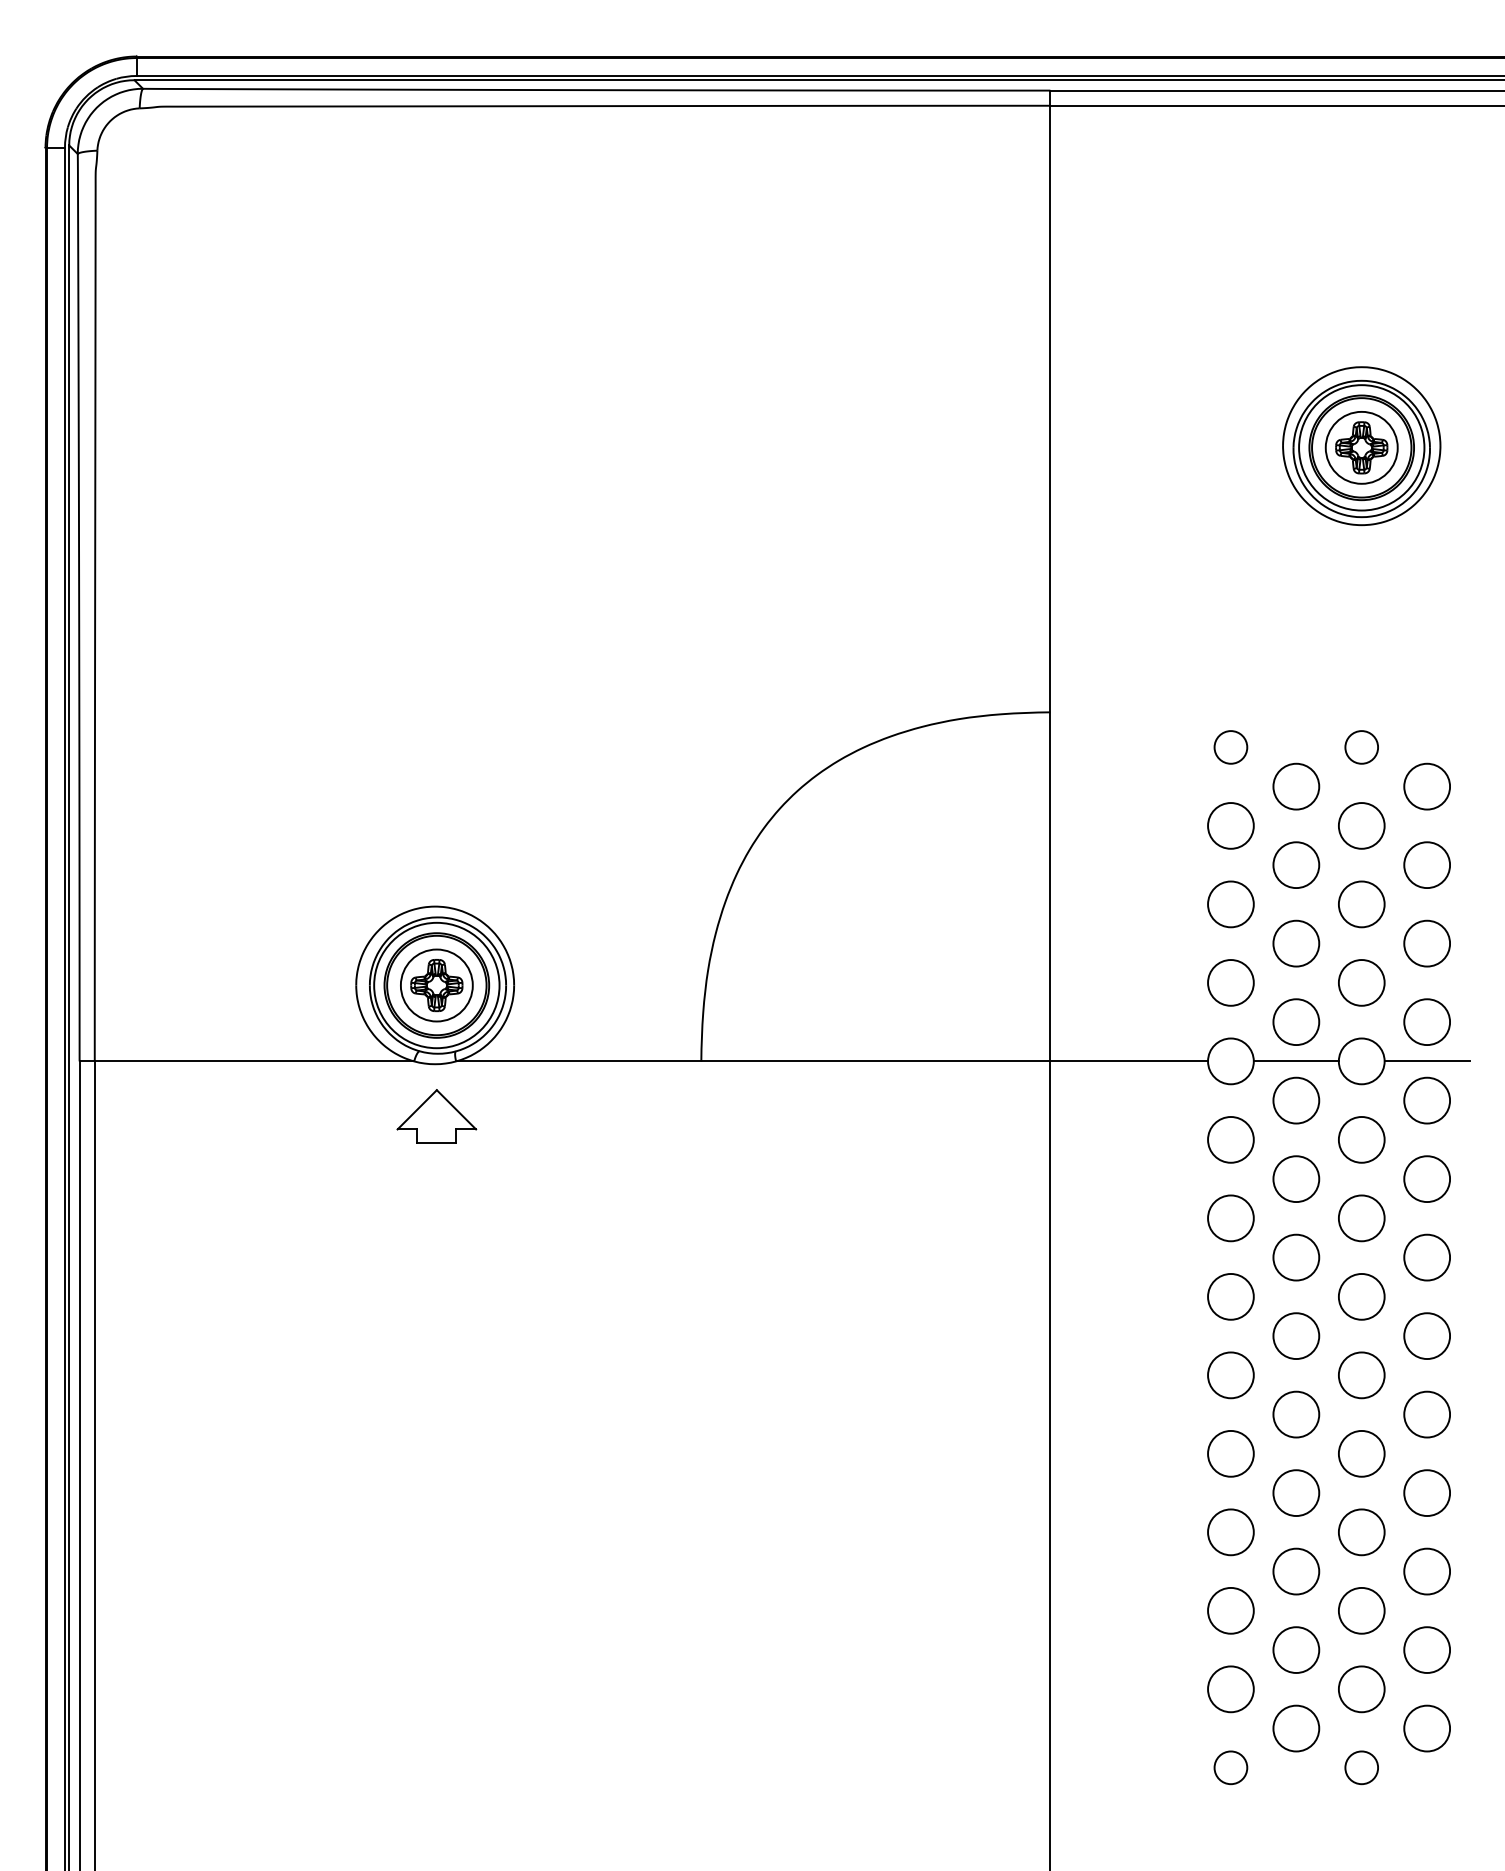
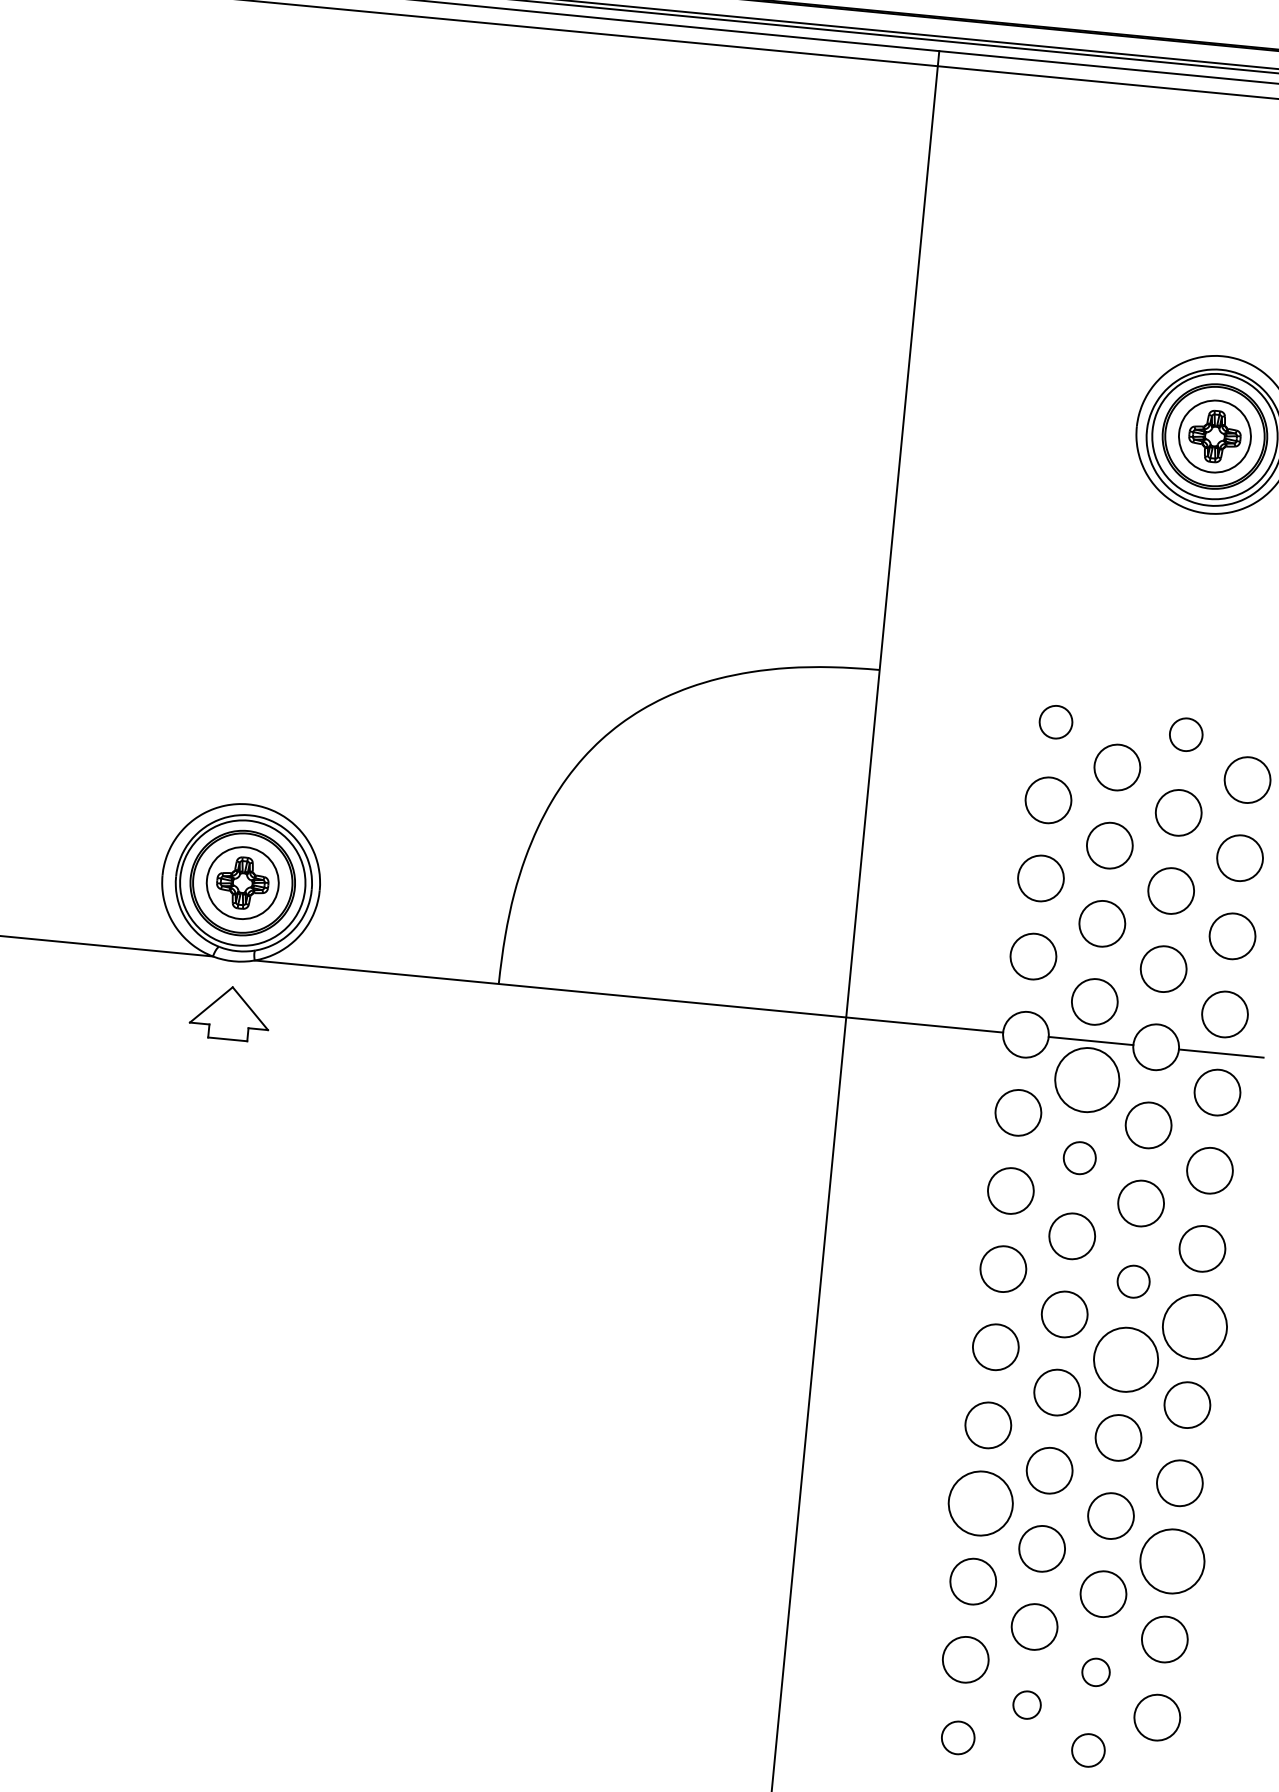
circle: (1296, 1100) -> (1087, 1079), size x1.4
circle: (1296, 1178) -> (1079, 1157), size x0.7
circle: (1361, 1296) -> (1133, 1281), size x0.7
circle: (1427, 1336) -> (1195, 1327), size x1.4
circle: (1361, 1375) -> (1125, 1359), size x1.4
circle: (1230, 1532) -> (980, 1503), size x1.4
circle: (1426, 1571) -> (1171, 1561), size x1.4
circle: (1361, 1689) -> (1095, 1672), size x0.6
circle: (1296, 1728) -> (1027, 1705), size x0.6

